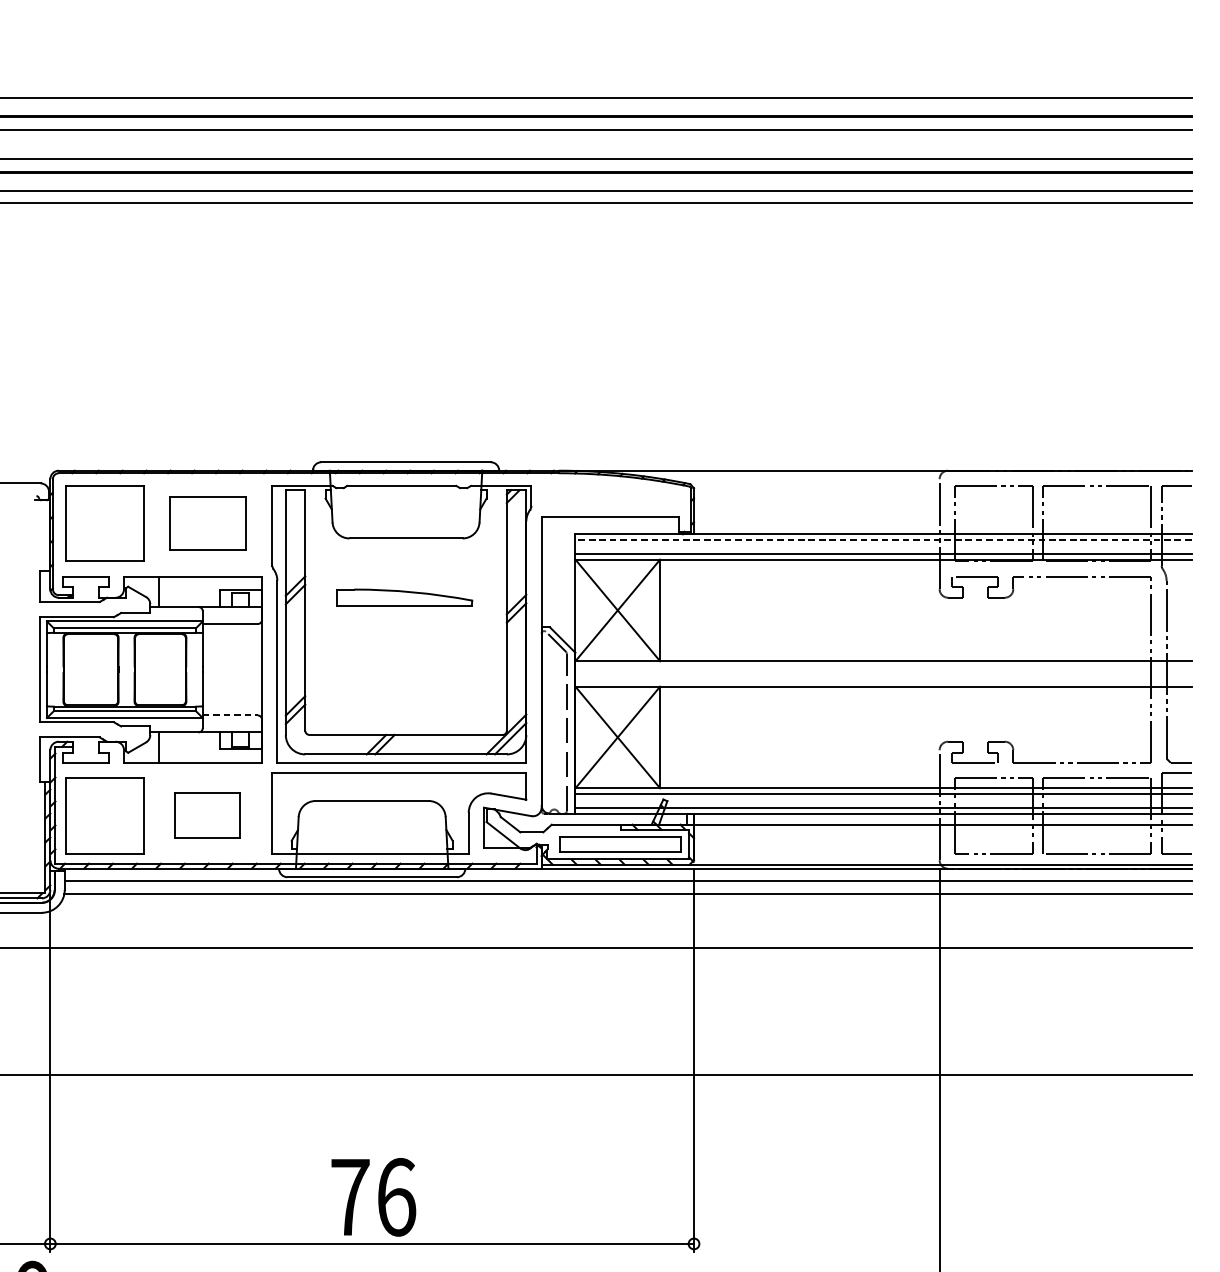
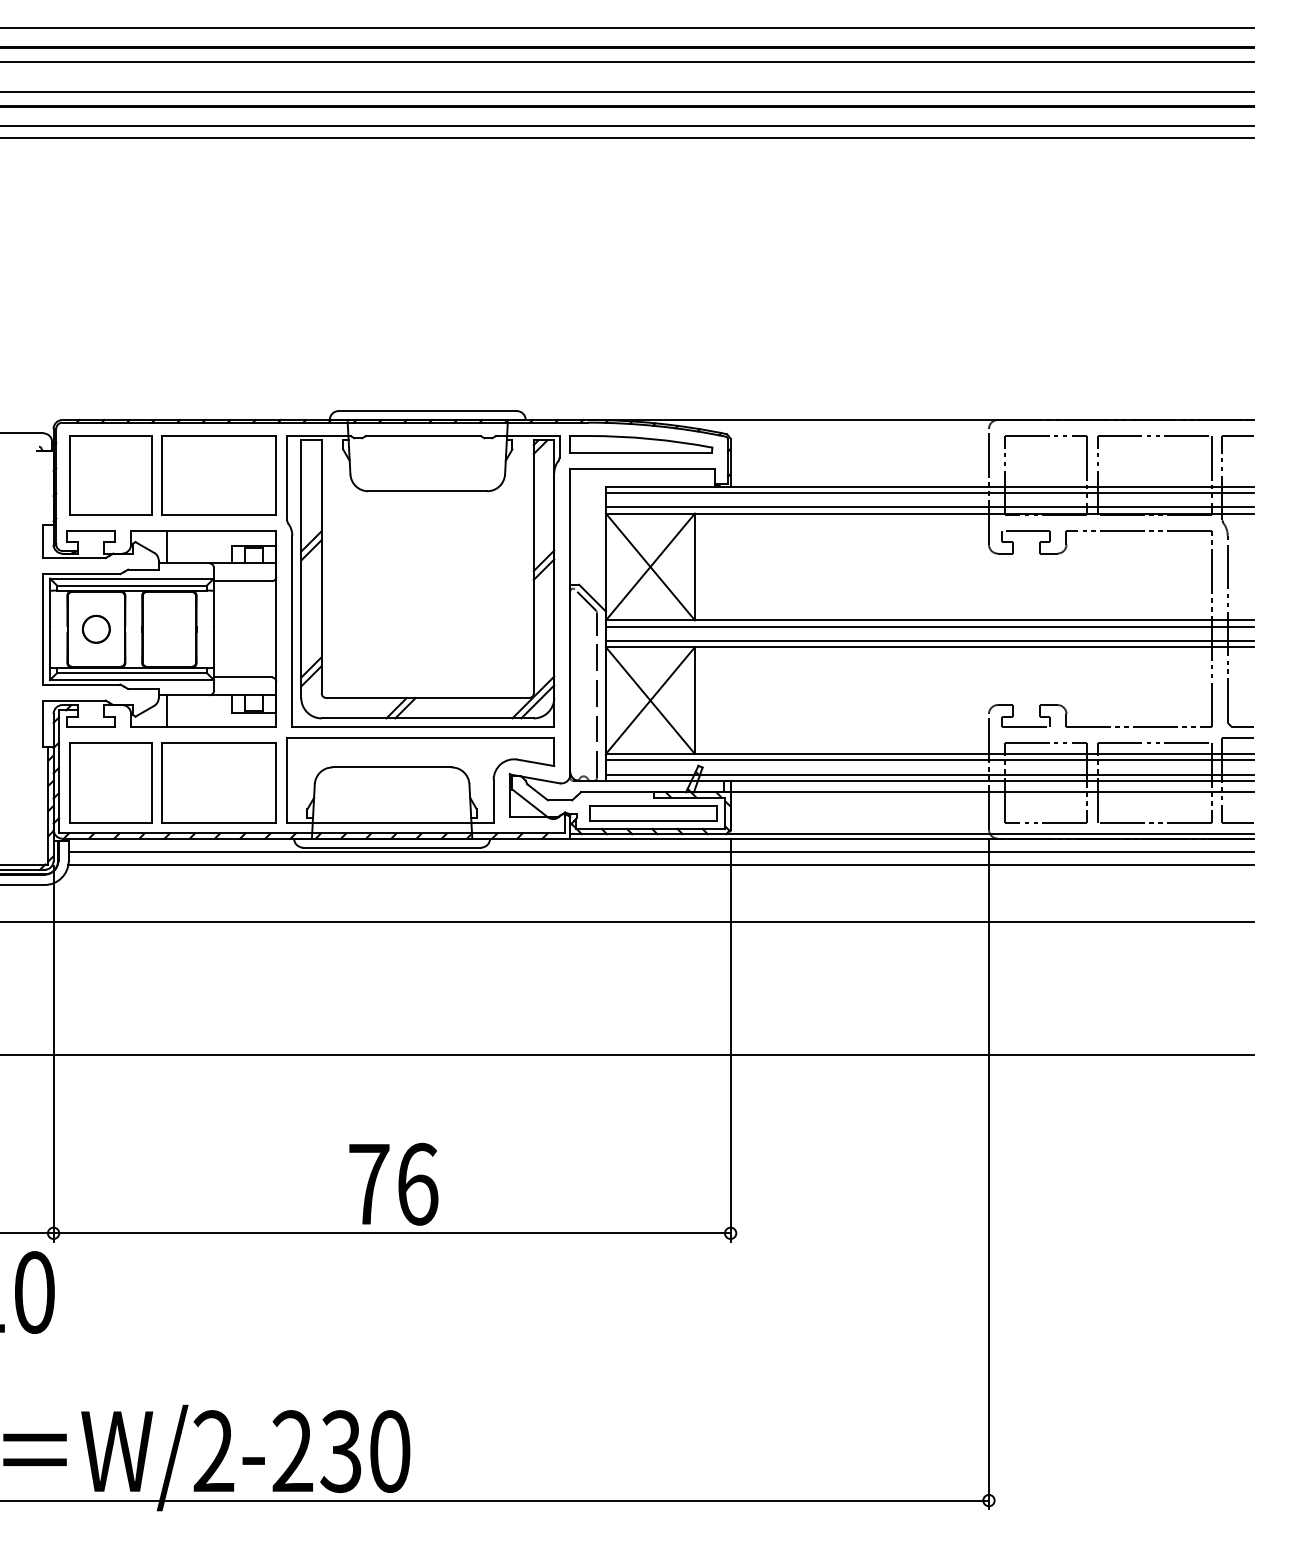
part: (207, 523) -> (218, 475), size x1.43
line: (883, 540) -> (929, 493), dashed -> solid
part: (404, 597) -> (641, 444), moved
line: (883, 667) -> (929, 626), added
circle: (90, 668) -> (95, 628), added
line: (883, 680) -> (929, 640), added
line: (229, 715) -> (242, 677), dashed -> solid
part: (207, 815) -> (218, 782), size x1.67

